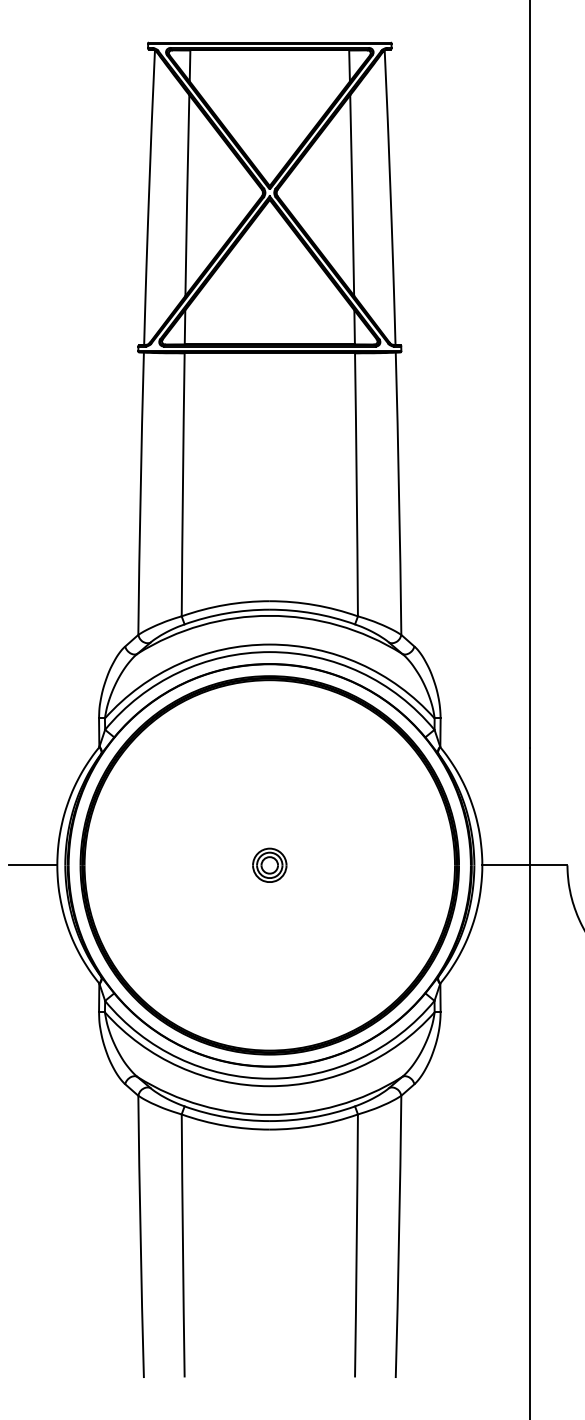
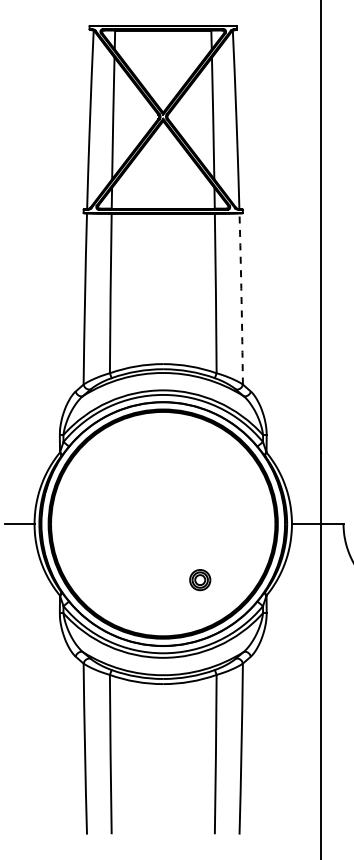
arc: (399, 494) -> (241, 299), solid -> dashed
part: (270, 866) -> (200, 580), moved

